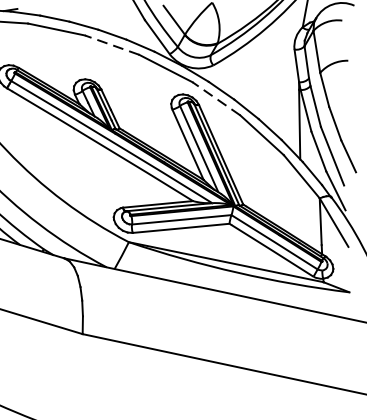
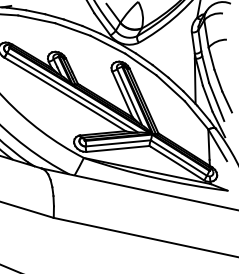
line: (111, 45) -> (72, 29), dashed -> solid
line: (215, 98) -> (140, 64), dashed -> solid

